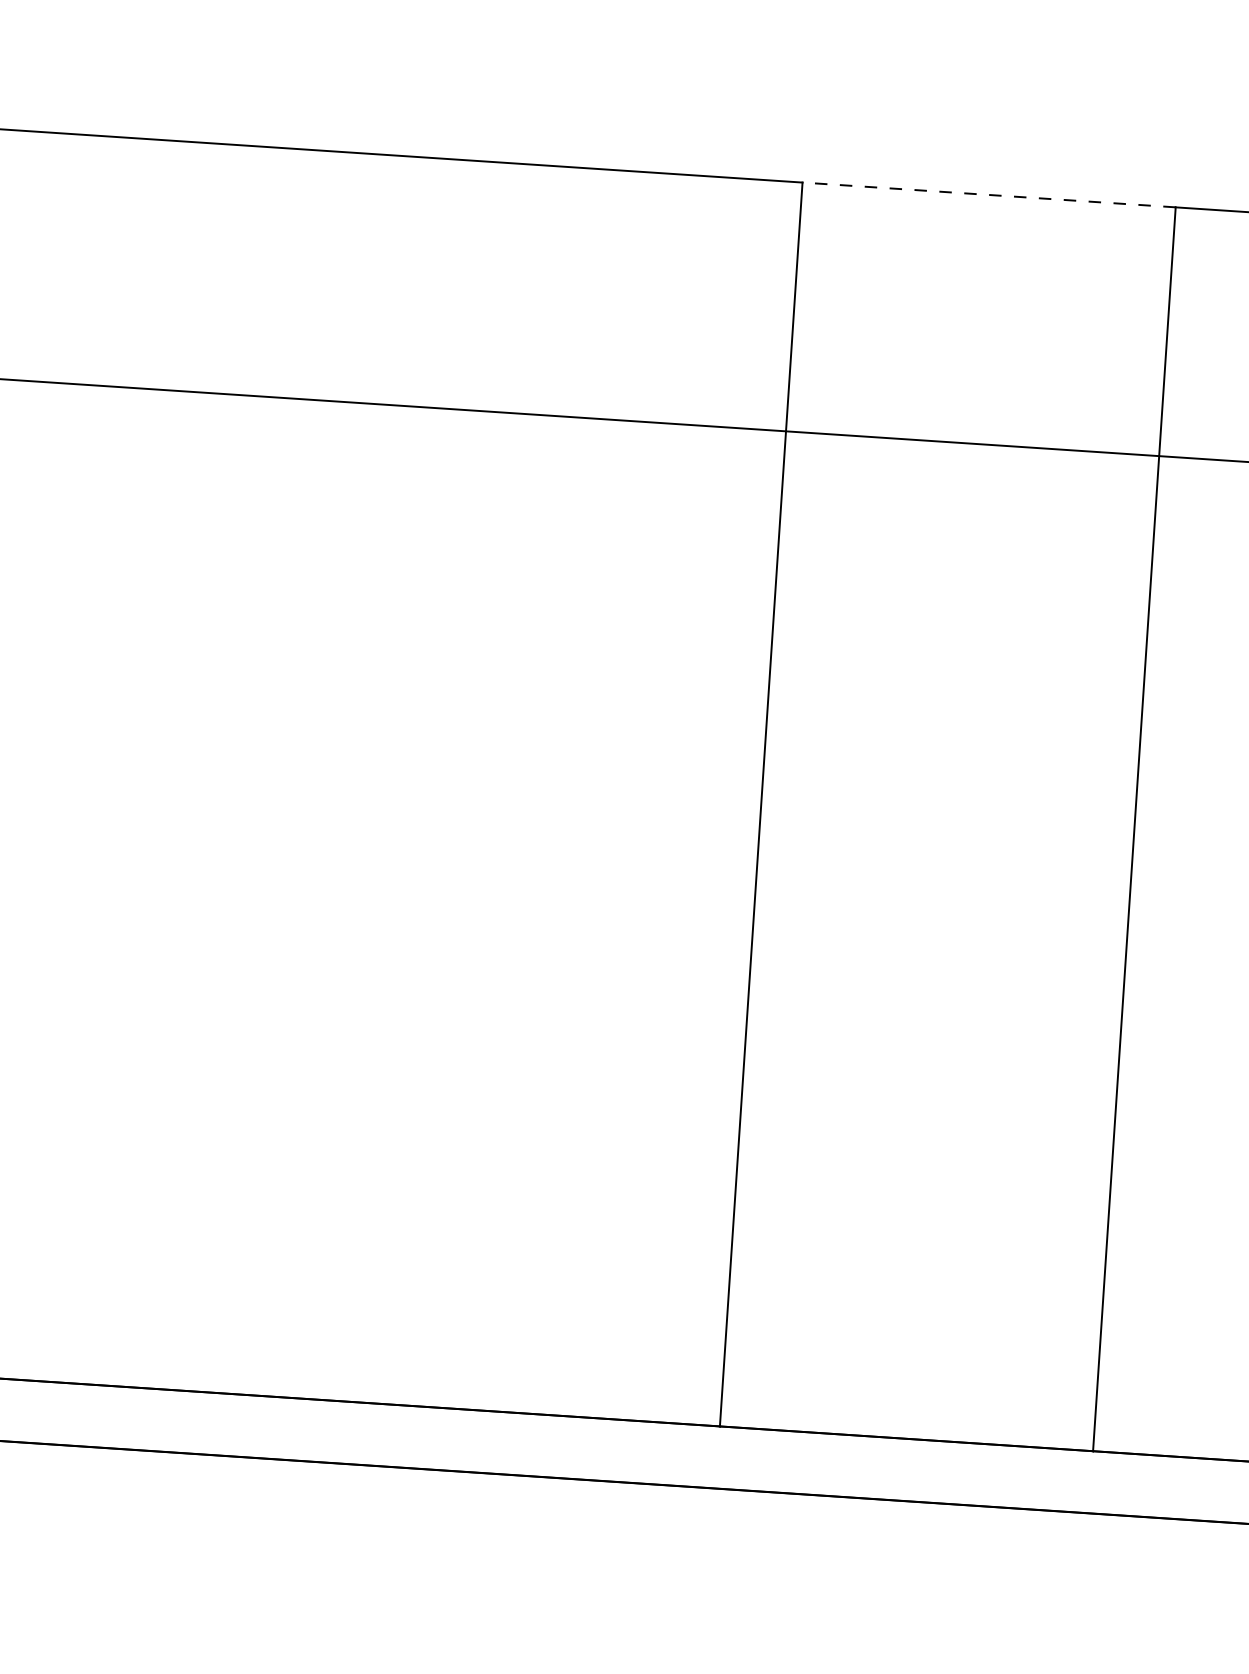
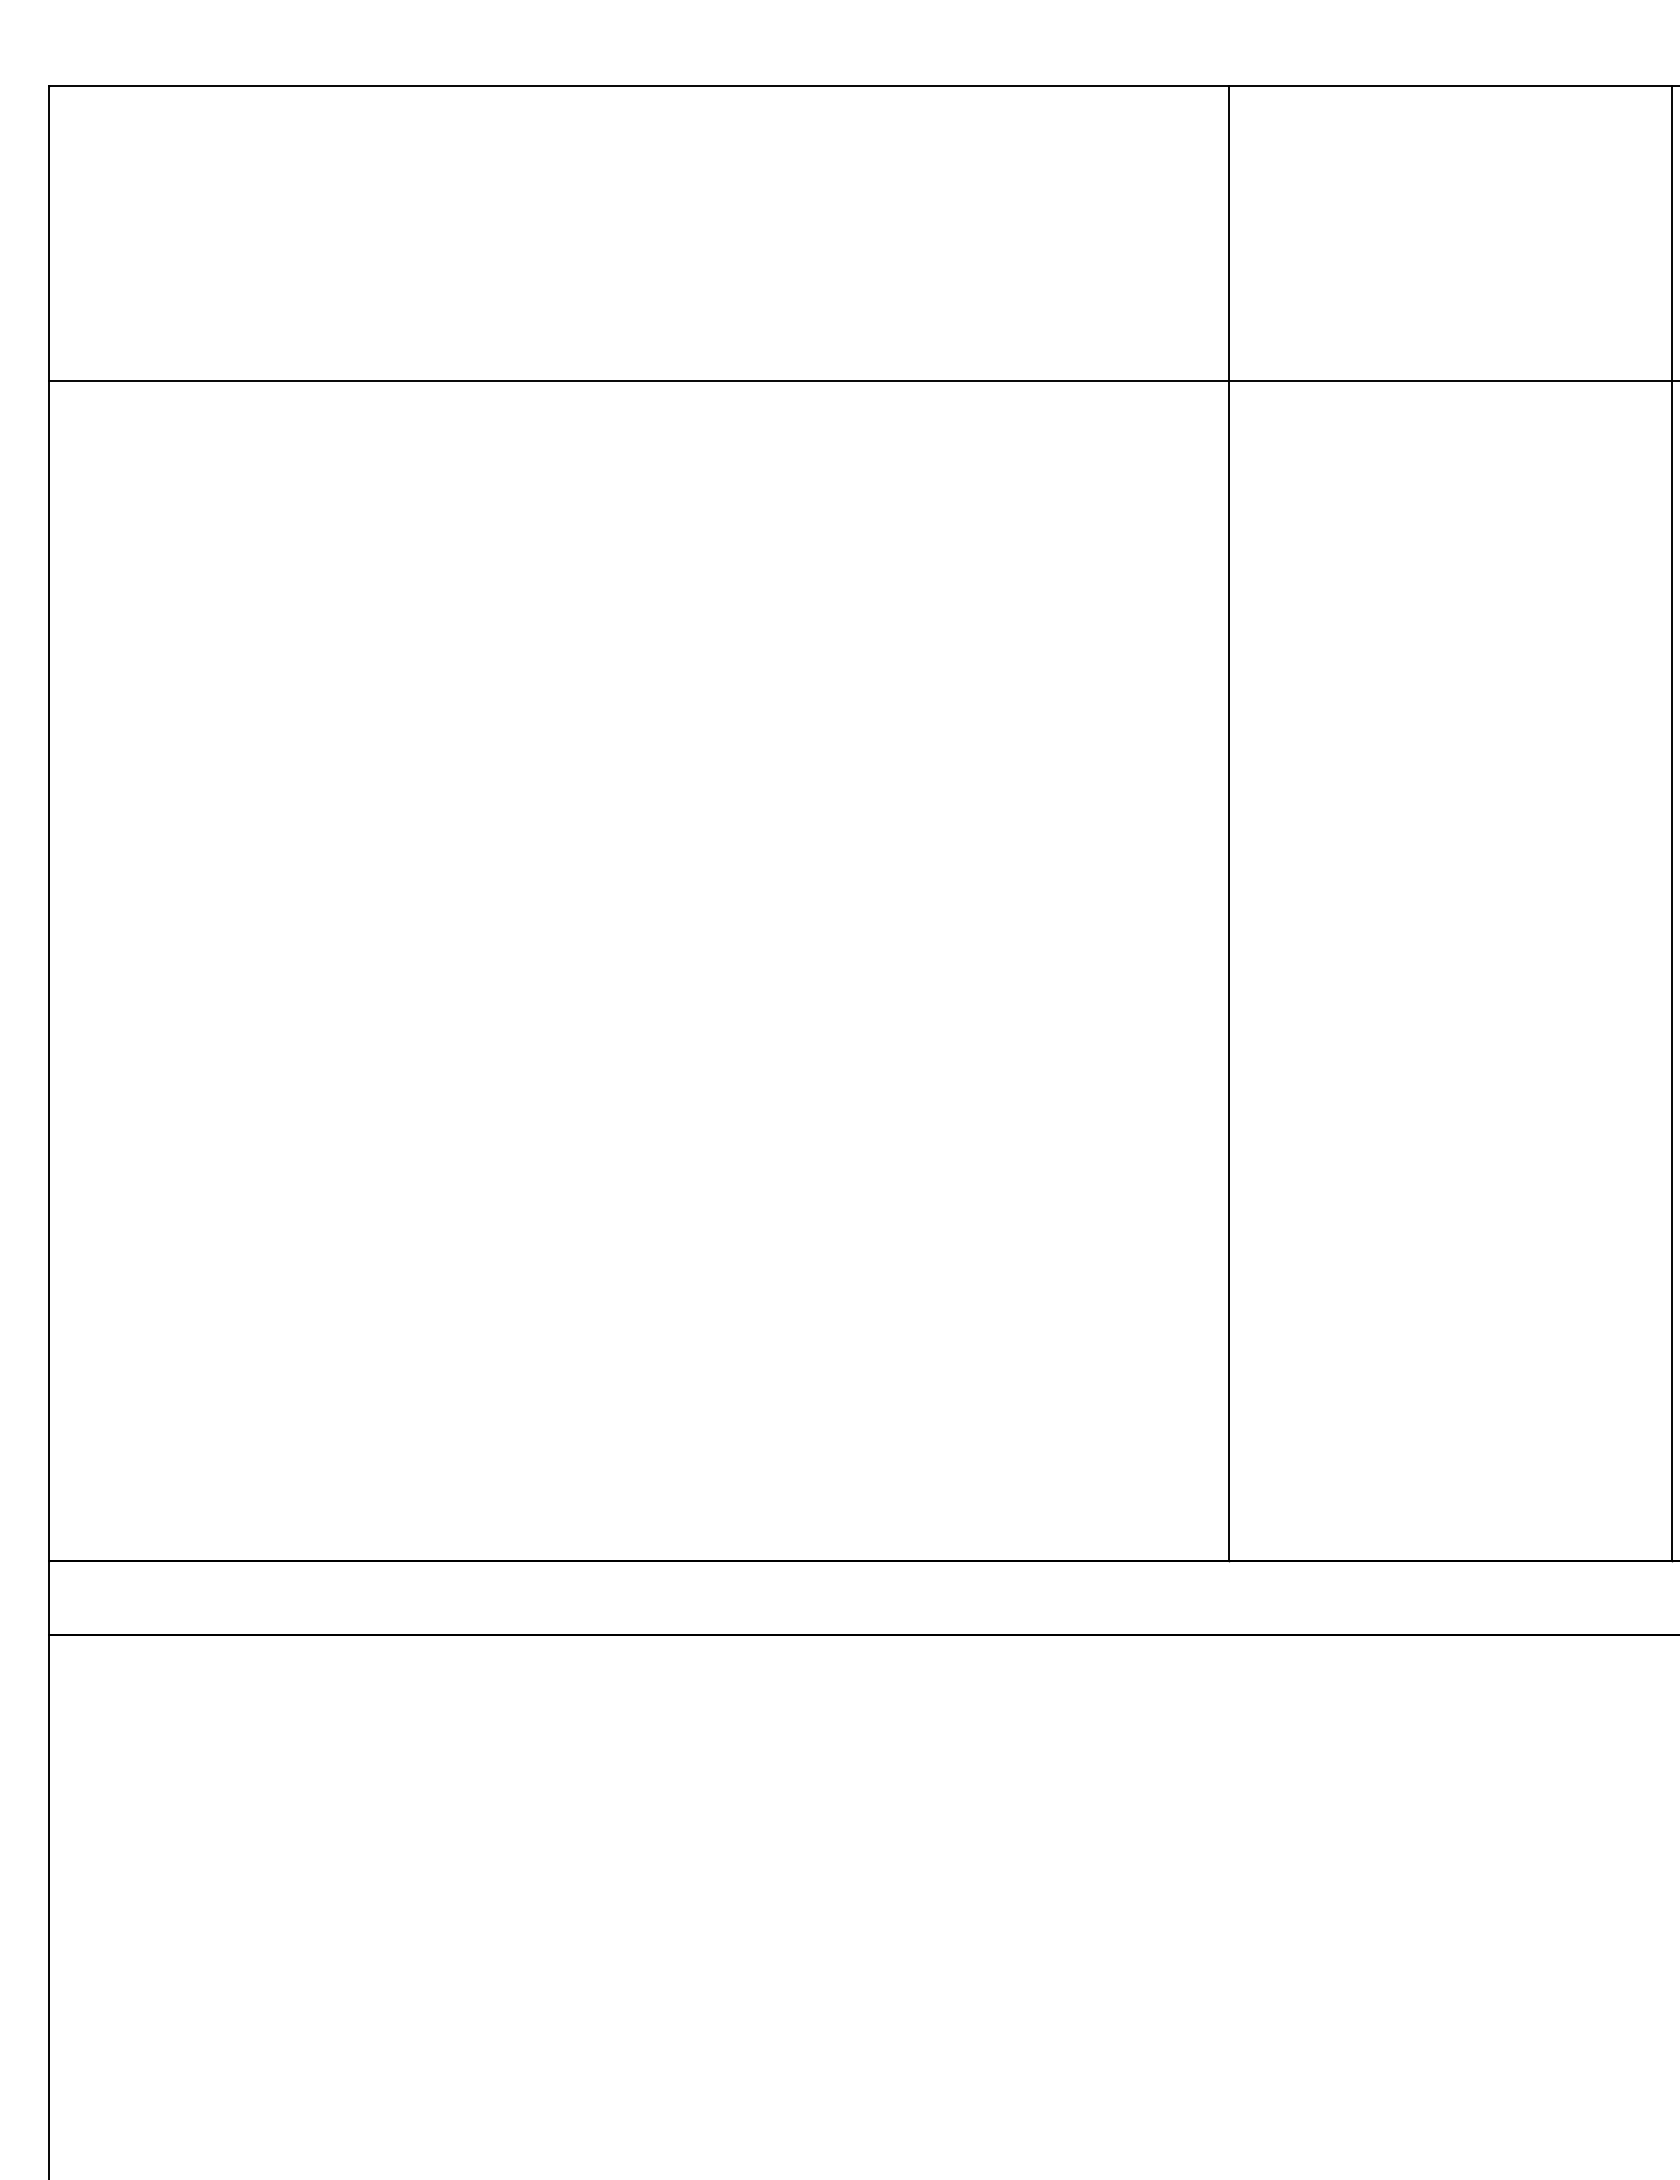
line: (989, 194) -> (1450, 85), dashed -> solid

